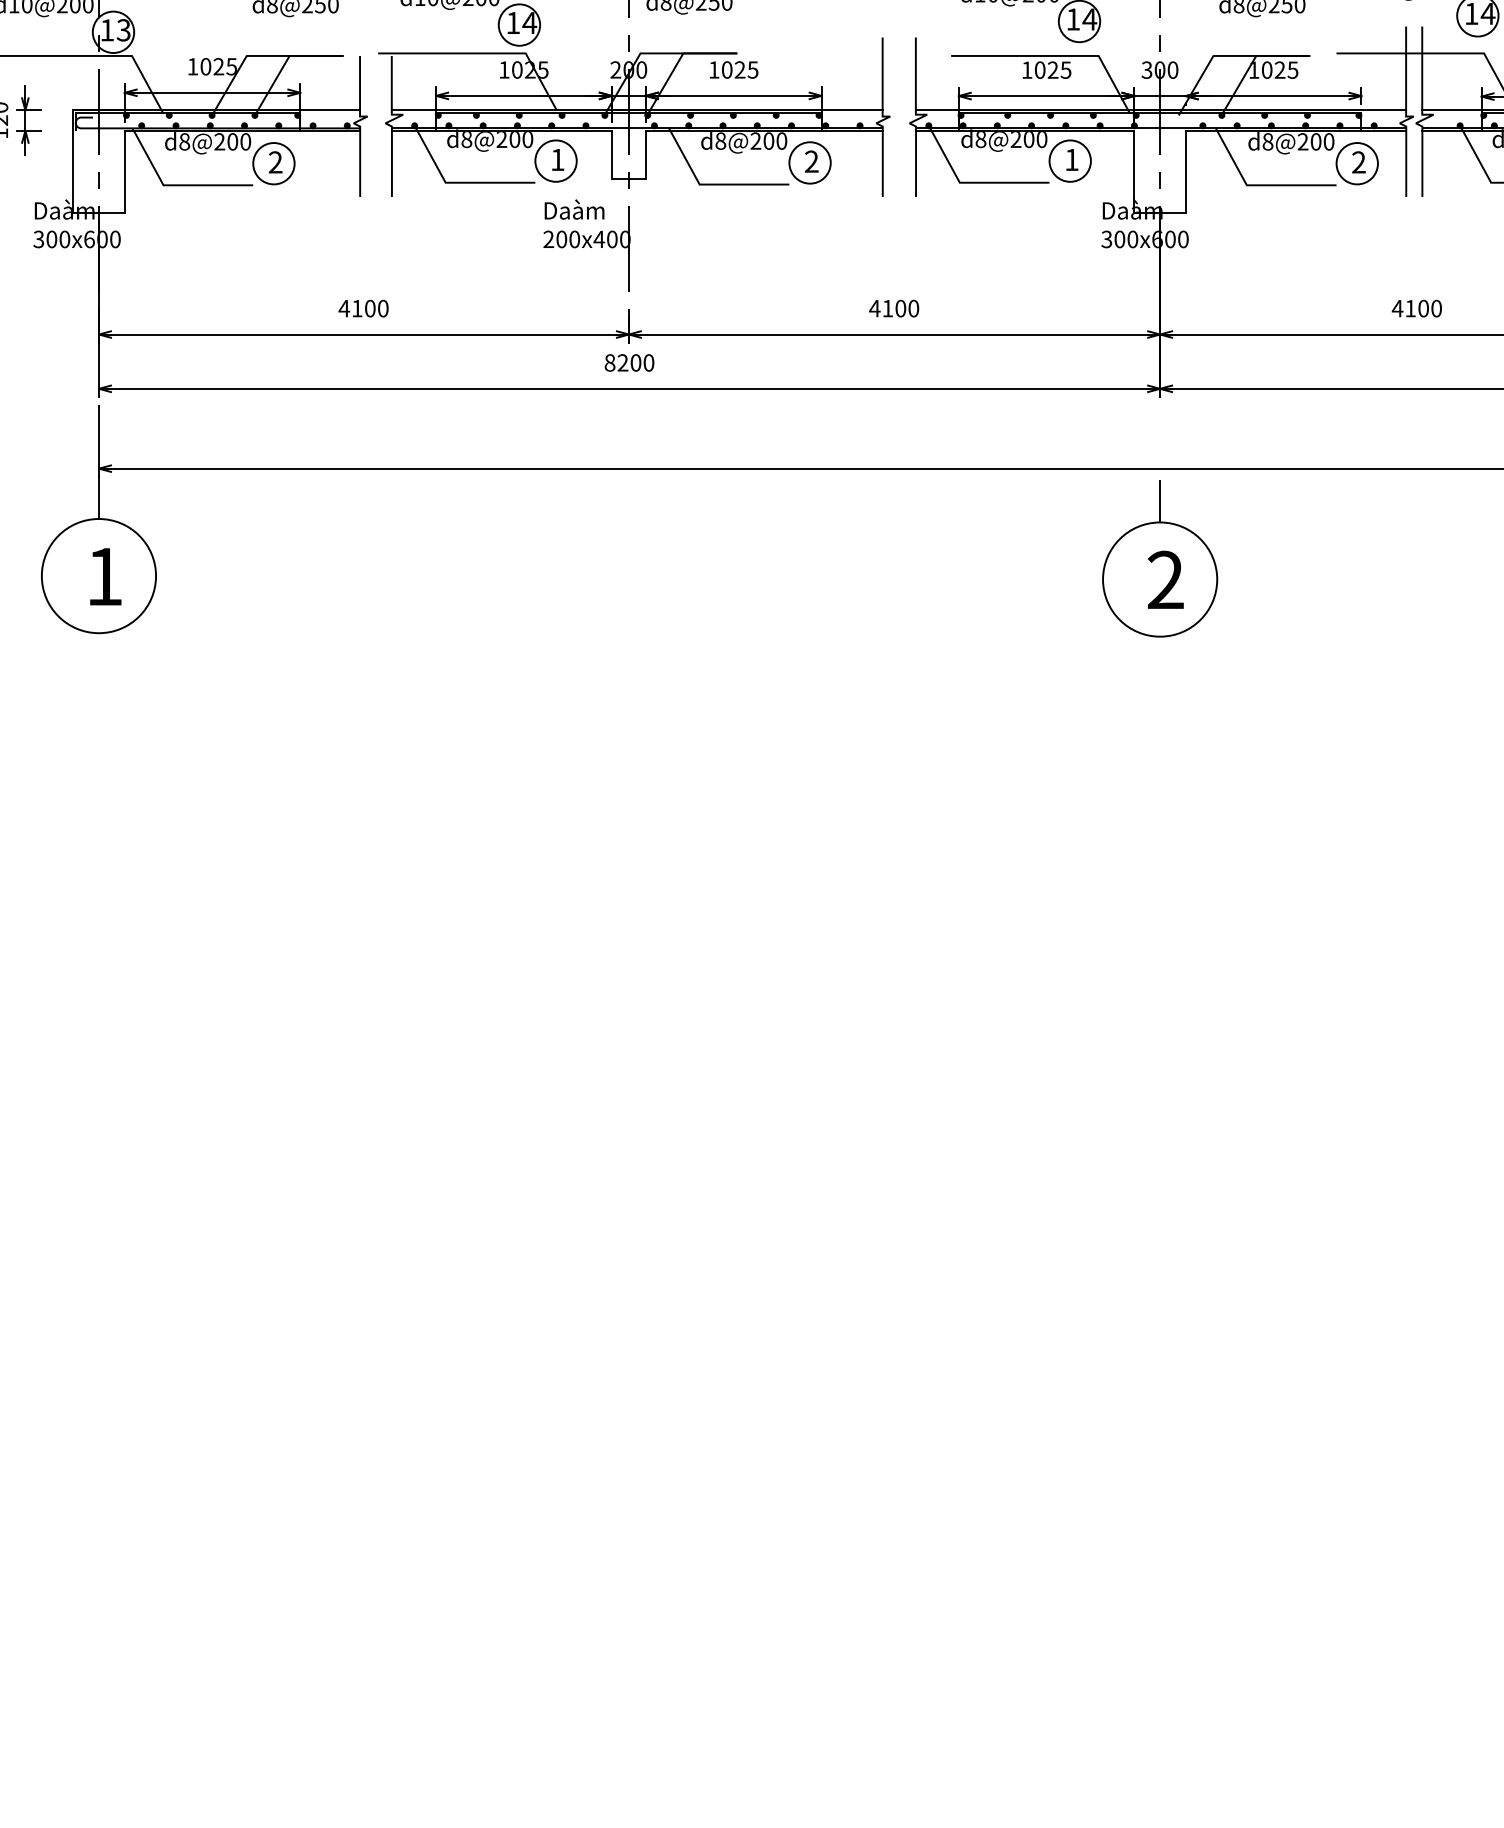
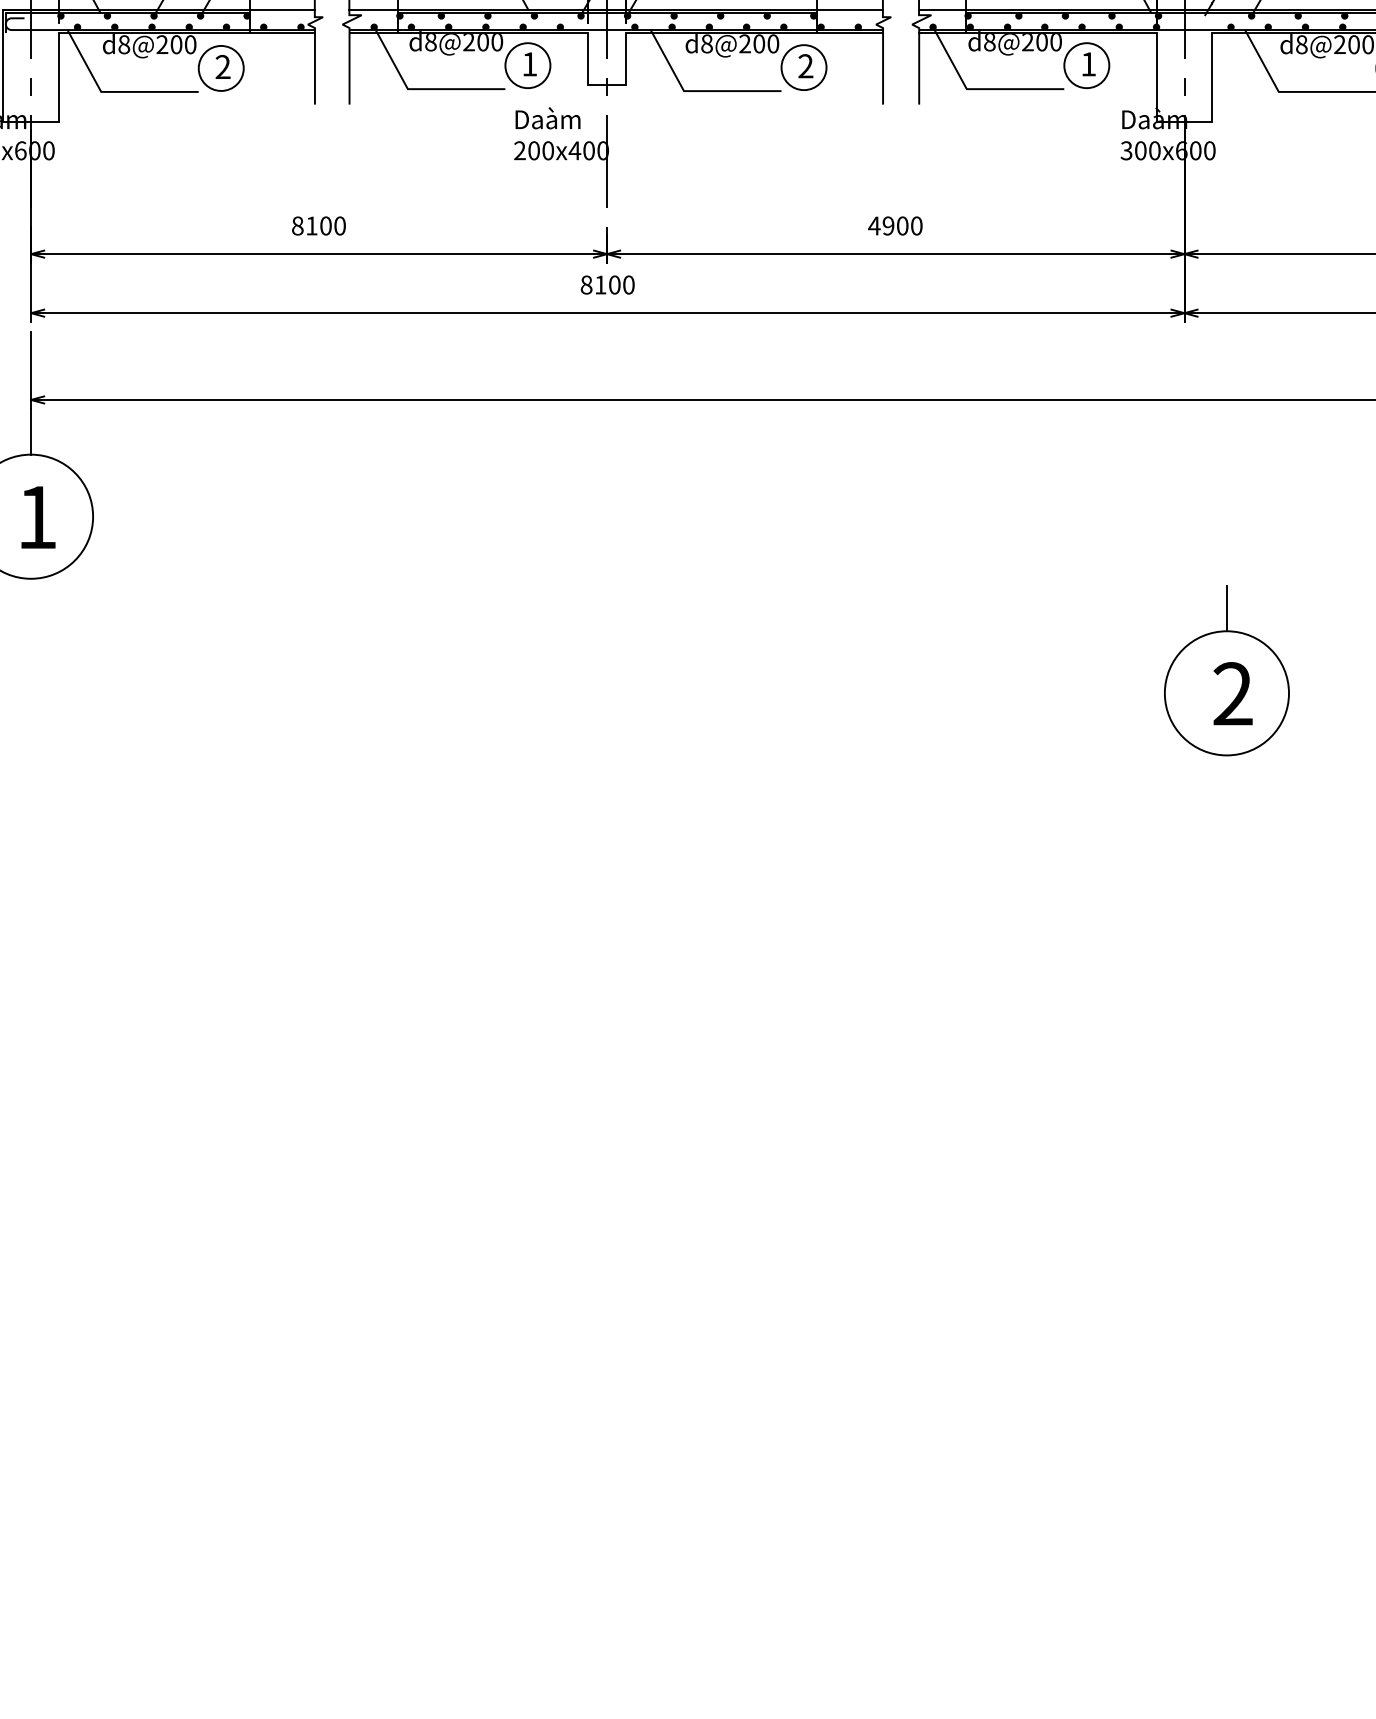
text: (344, 308) -> (297, 225), 4100 -> 8100
text: (887, 308) -> (888, 225), 4100 -> 4900
text: (622, 362) -> (600, 284), 8200 -> 8100
part: (1160, 558) -> (1227, 670), moved

